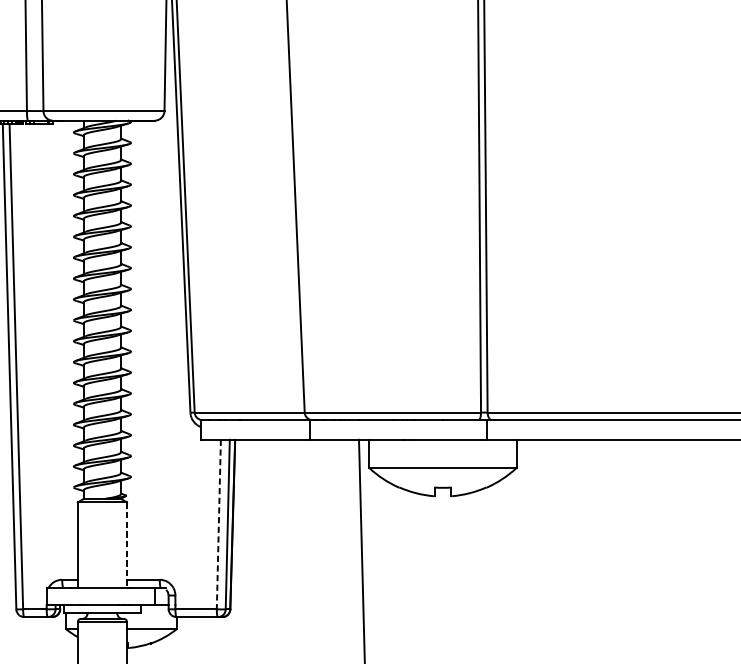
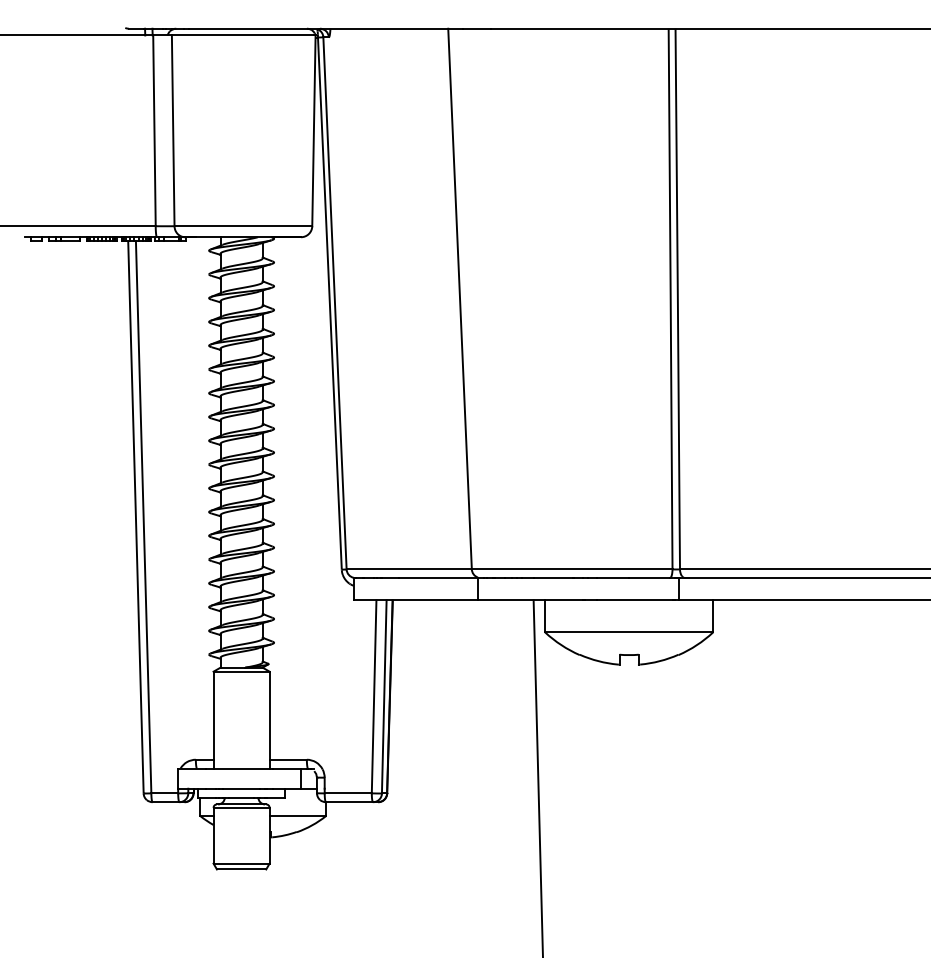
line: (219, 524) -> (374, 696), dashed -> solid
line: (126, 545) -> (269, 720), dashed -> solid

